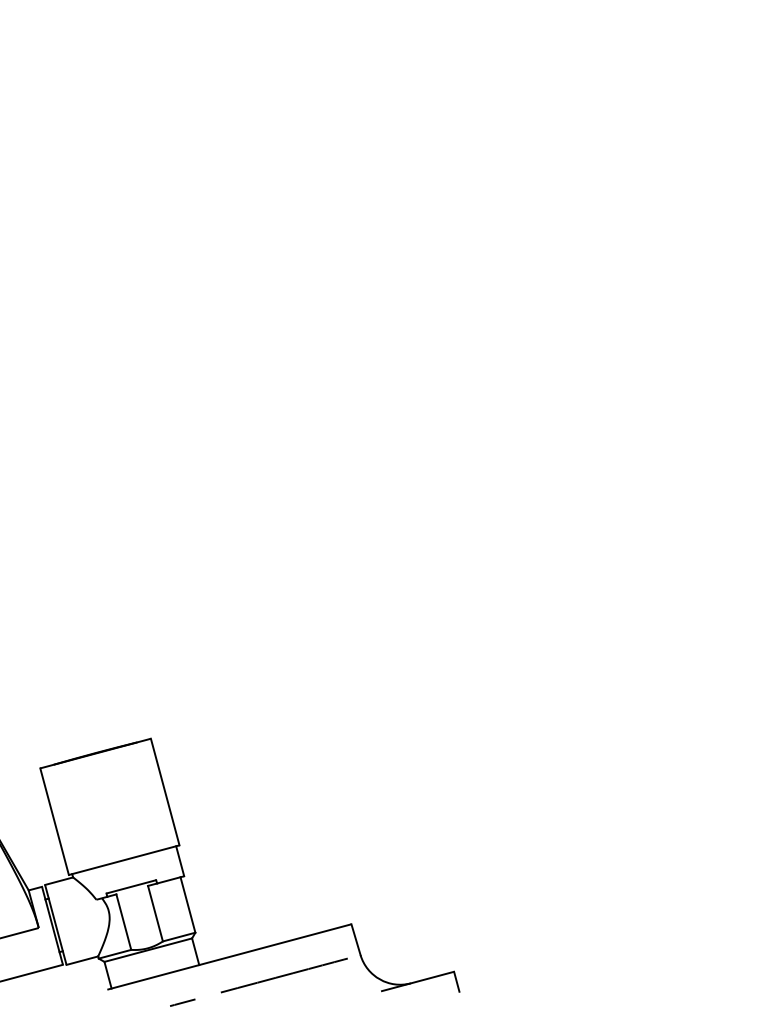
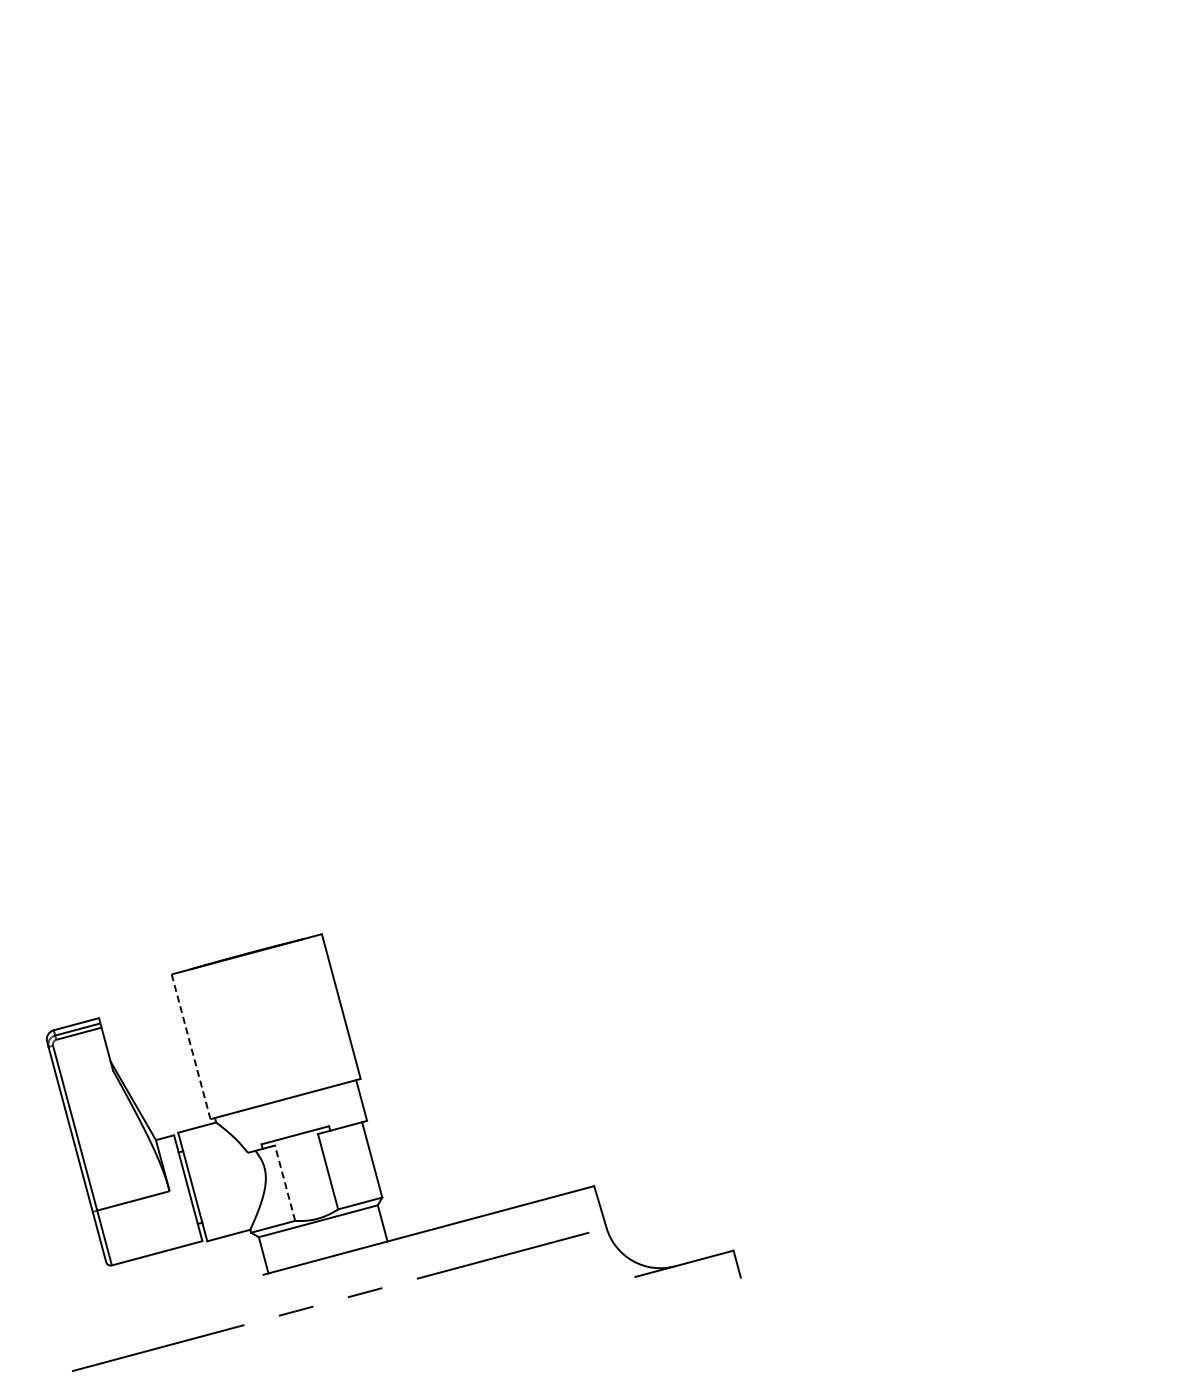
line: (54, 821) -> (191, 1046), solid -> dashed
line: (124, 922) -> (285, 1183), solid -> dashed

